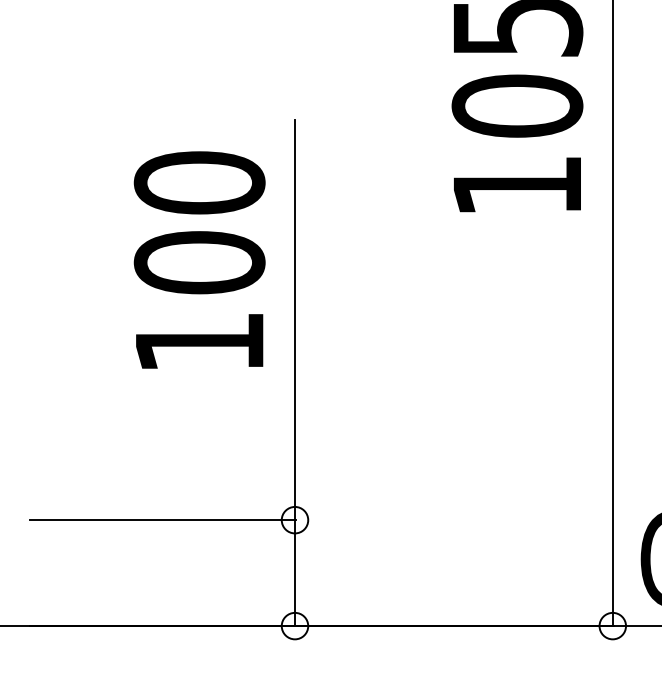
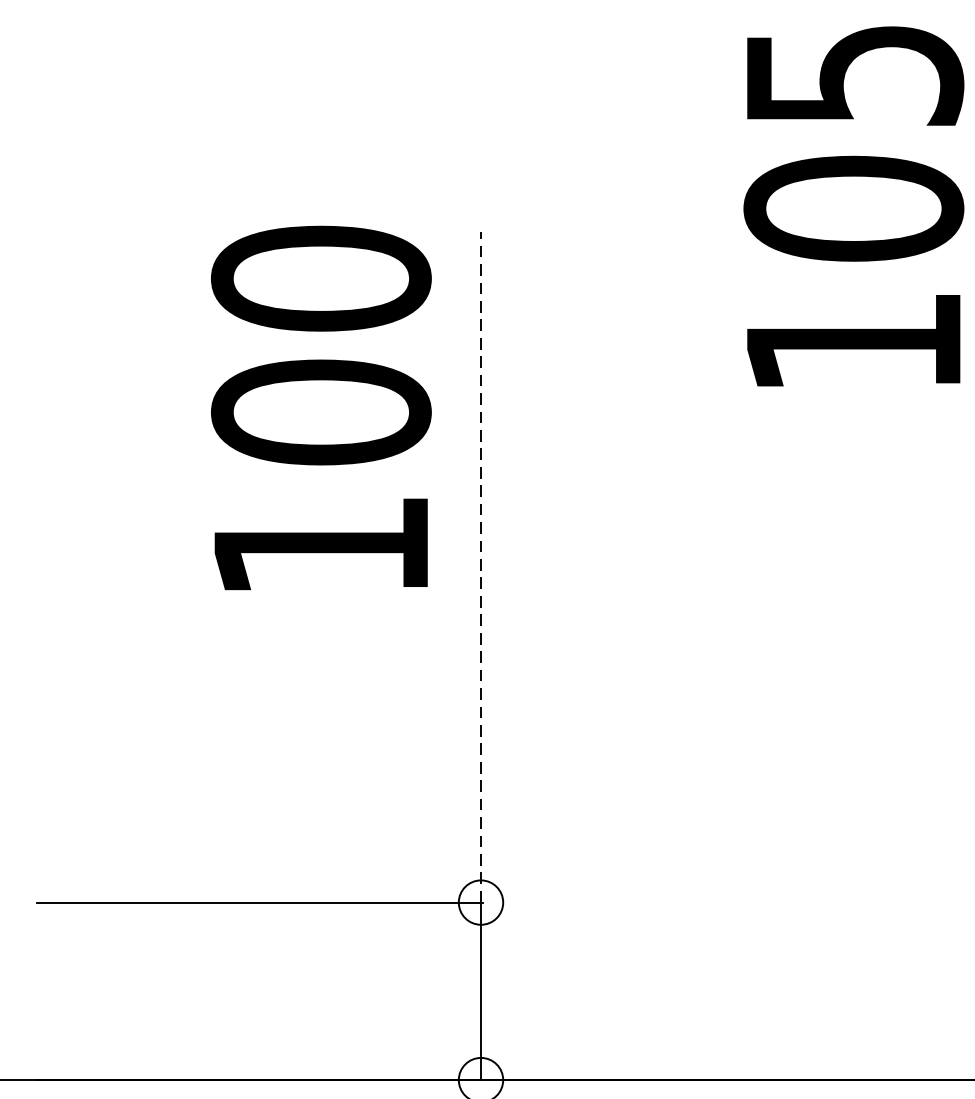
text: (199, 259) -> (320, 407), moved
line: (295, 320) -> (481, 567), solid -> dashed

